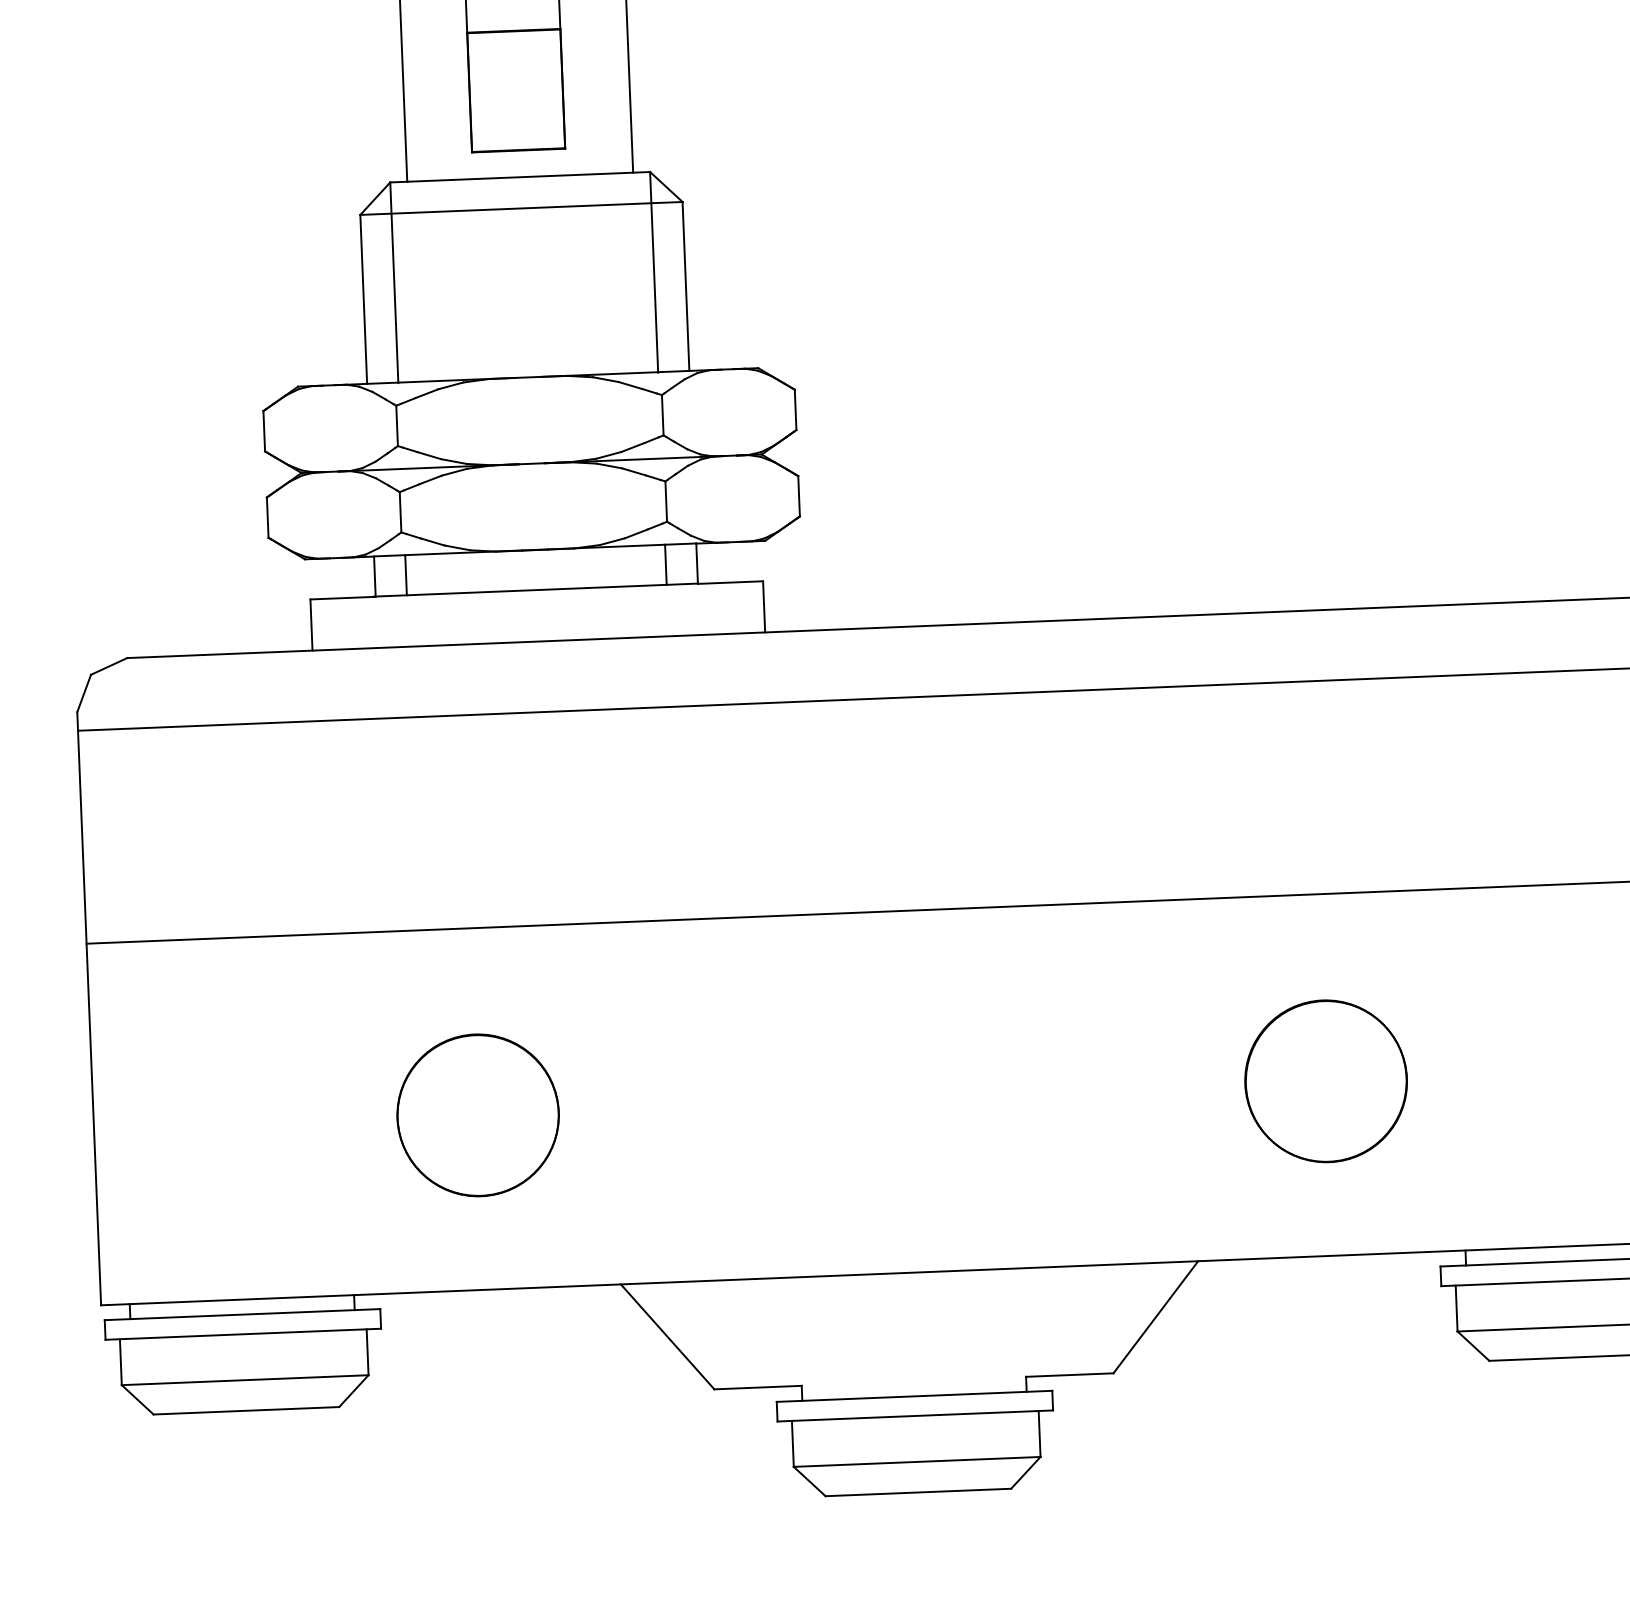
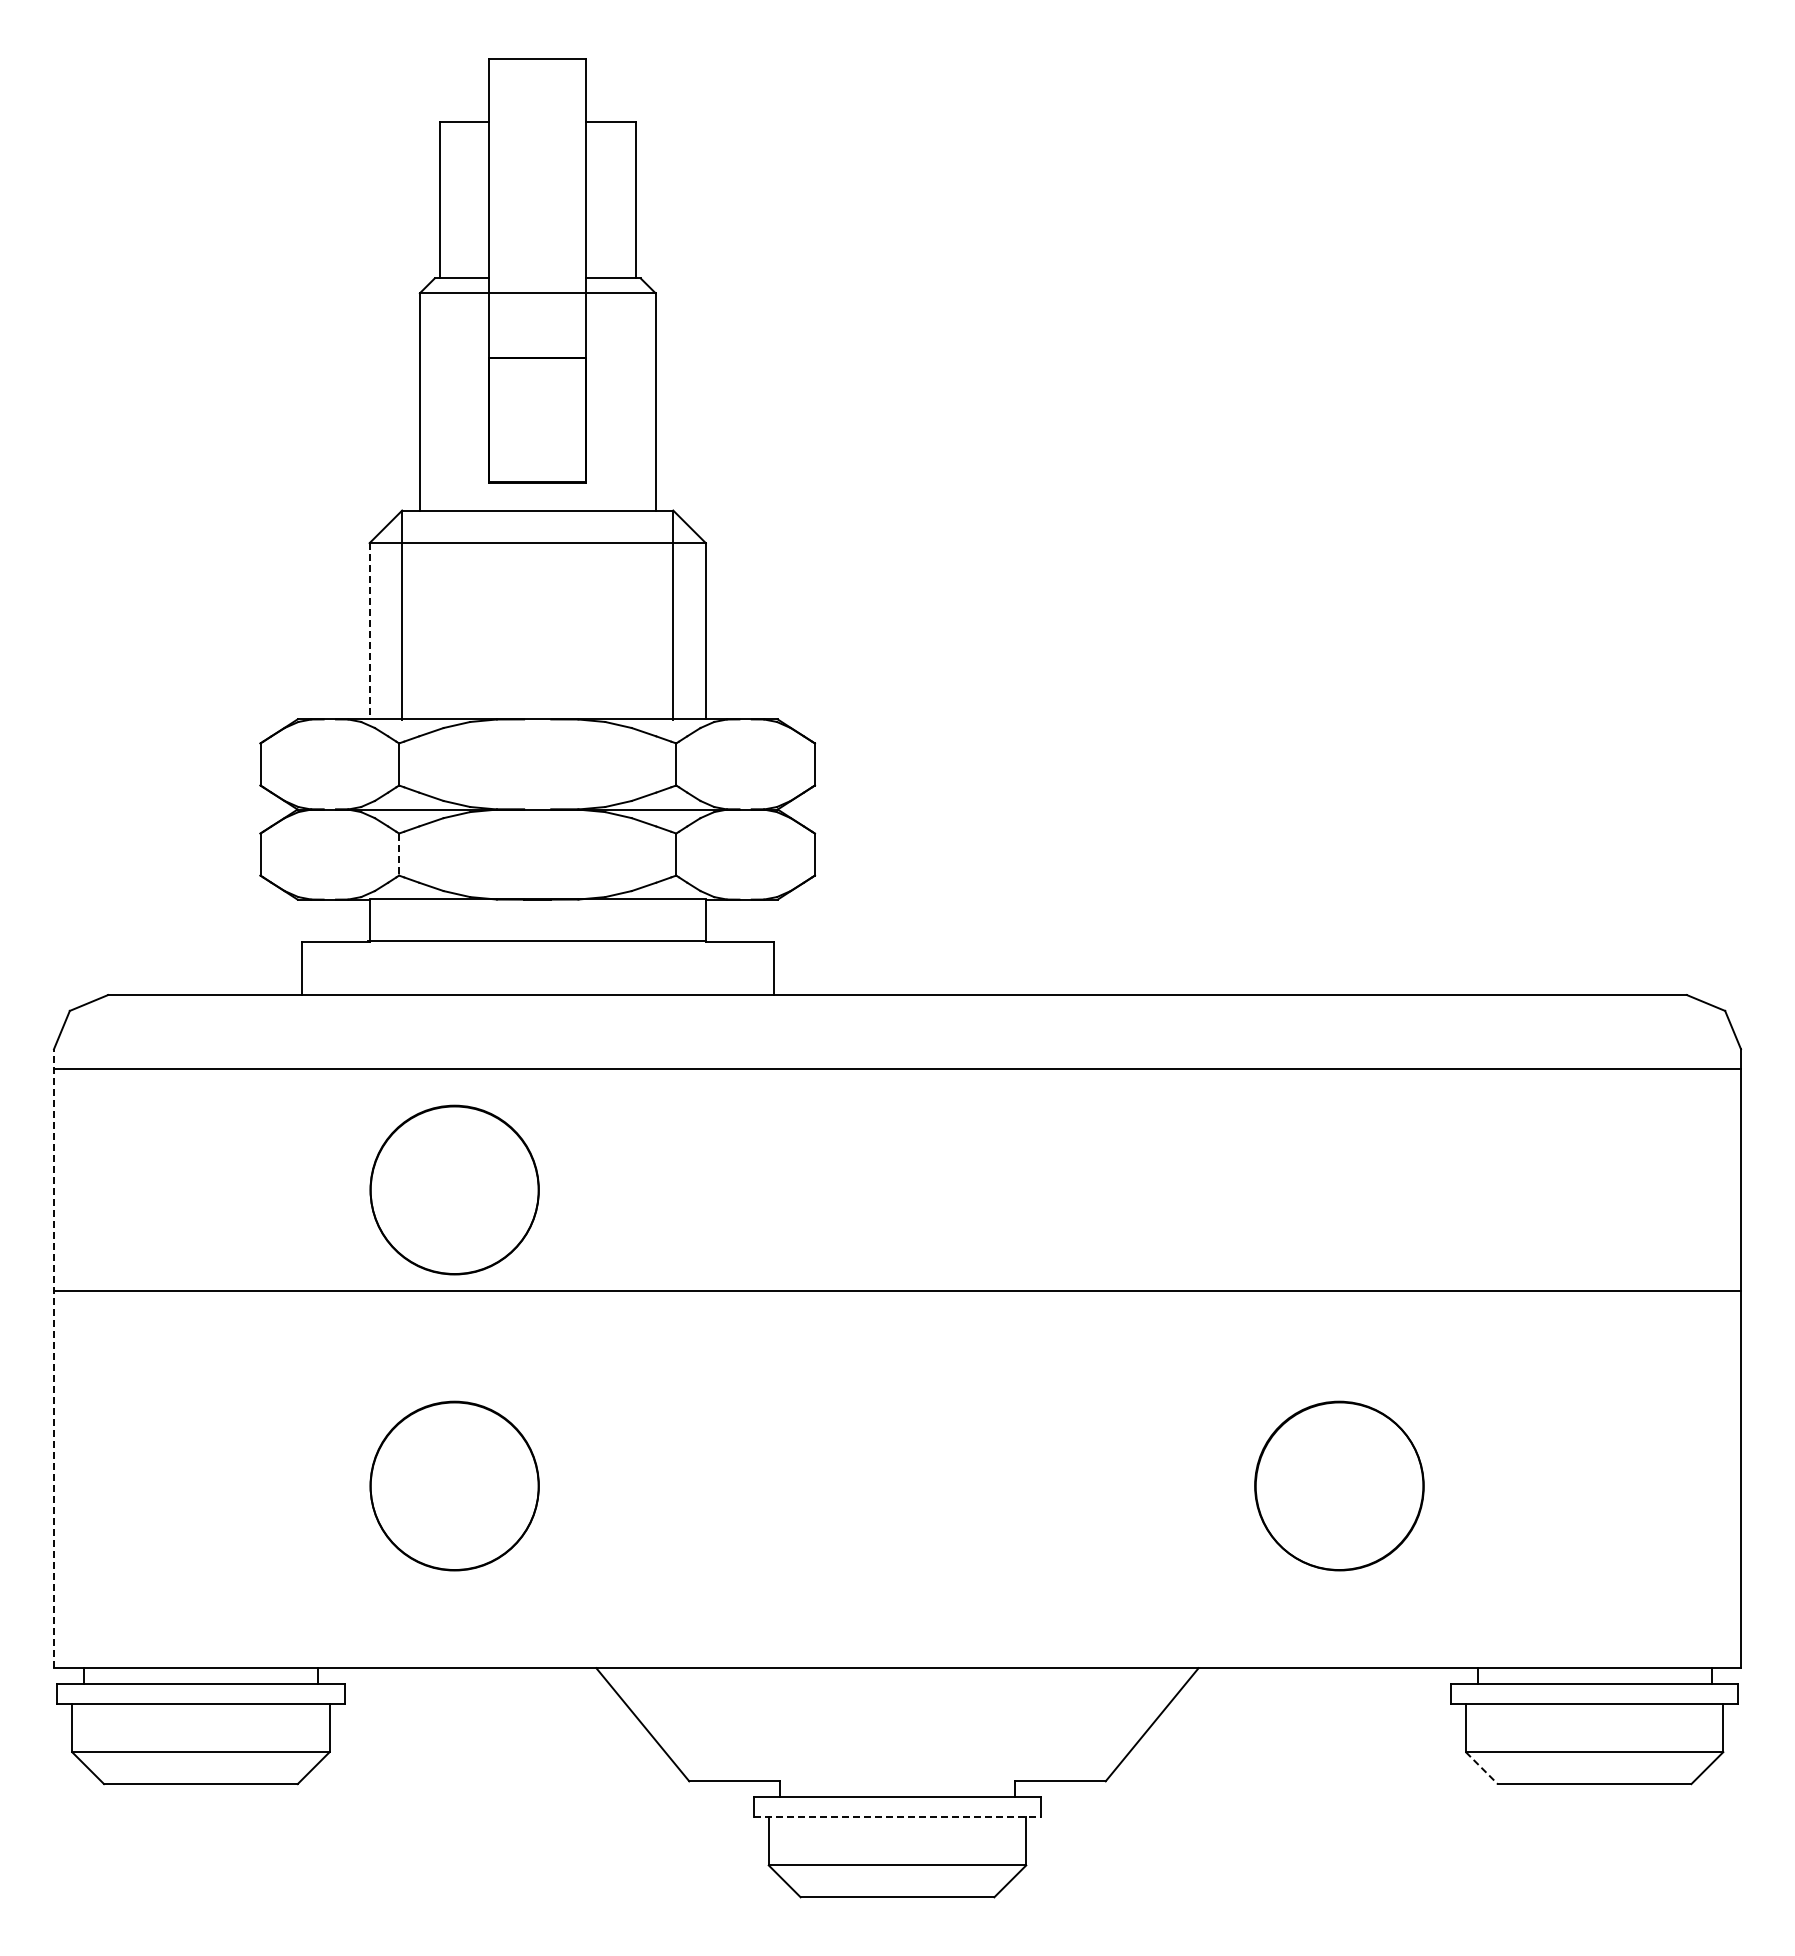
line: (363, 299) -> (369, 631), solid -> dashed
line: (400, 513) -> (399, 855), solid -> dashed
line: (666, 564) -> (673, 920), removed
line: (406, 575) -> (402, 920), removed
part: (466, 831) -> (454, 1189), added
line: (88, 1008) -> (53, 1358), solid -> dashed
line: (1473, 1346) -> (1481, 1768), solid -> dashed
line: (915, 1415) -> (897, 1817), solid -> dashed

